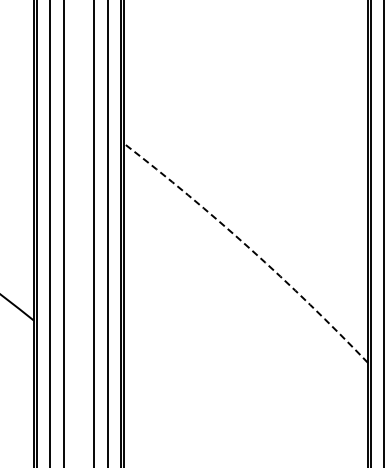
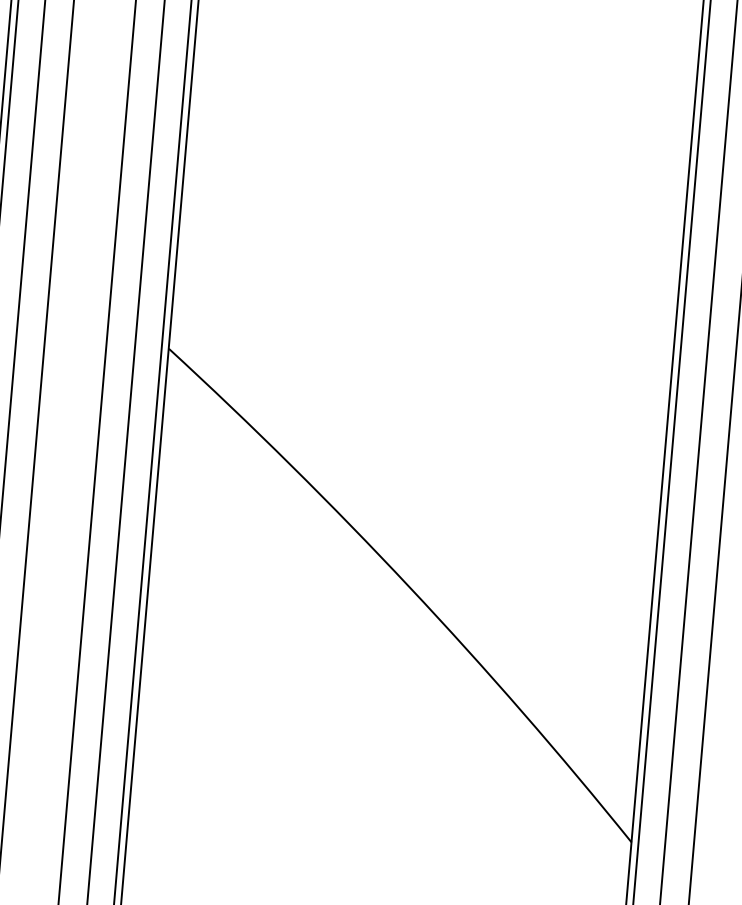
arc: (250, 248) -> (410, 586), dashed -> solid

